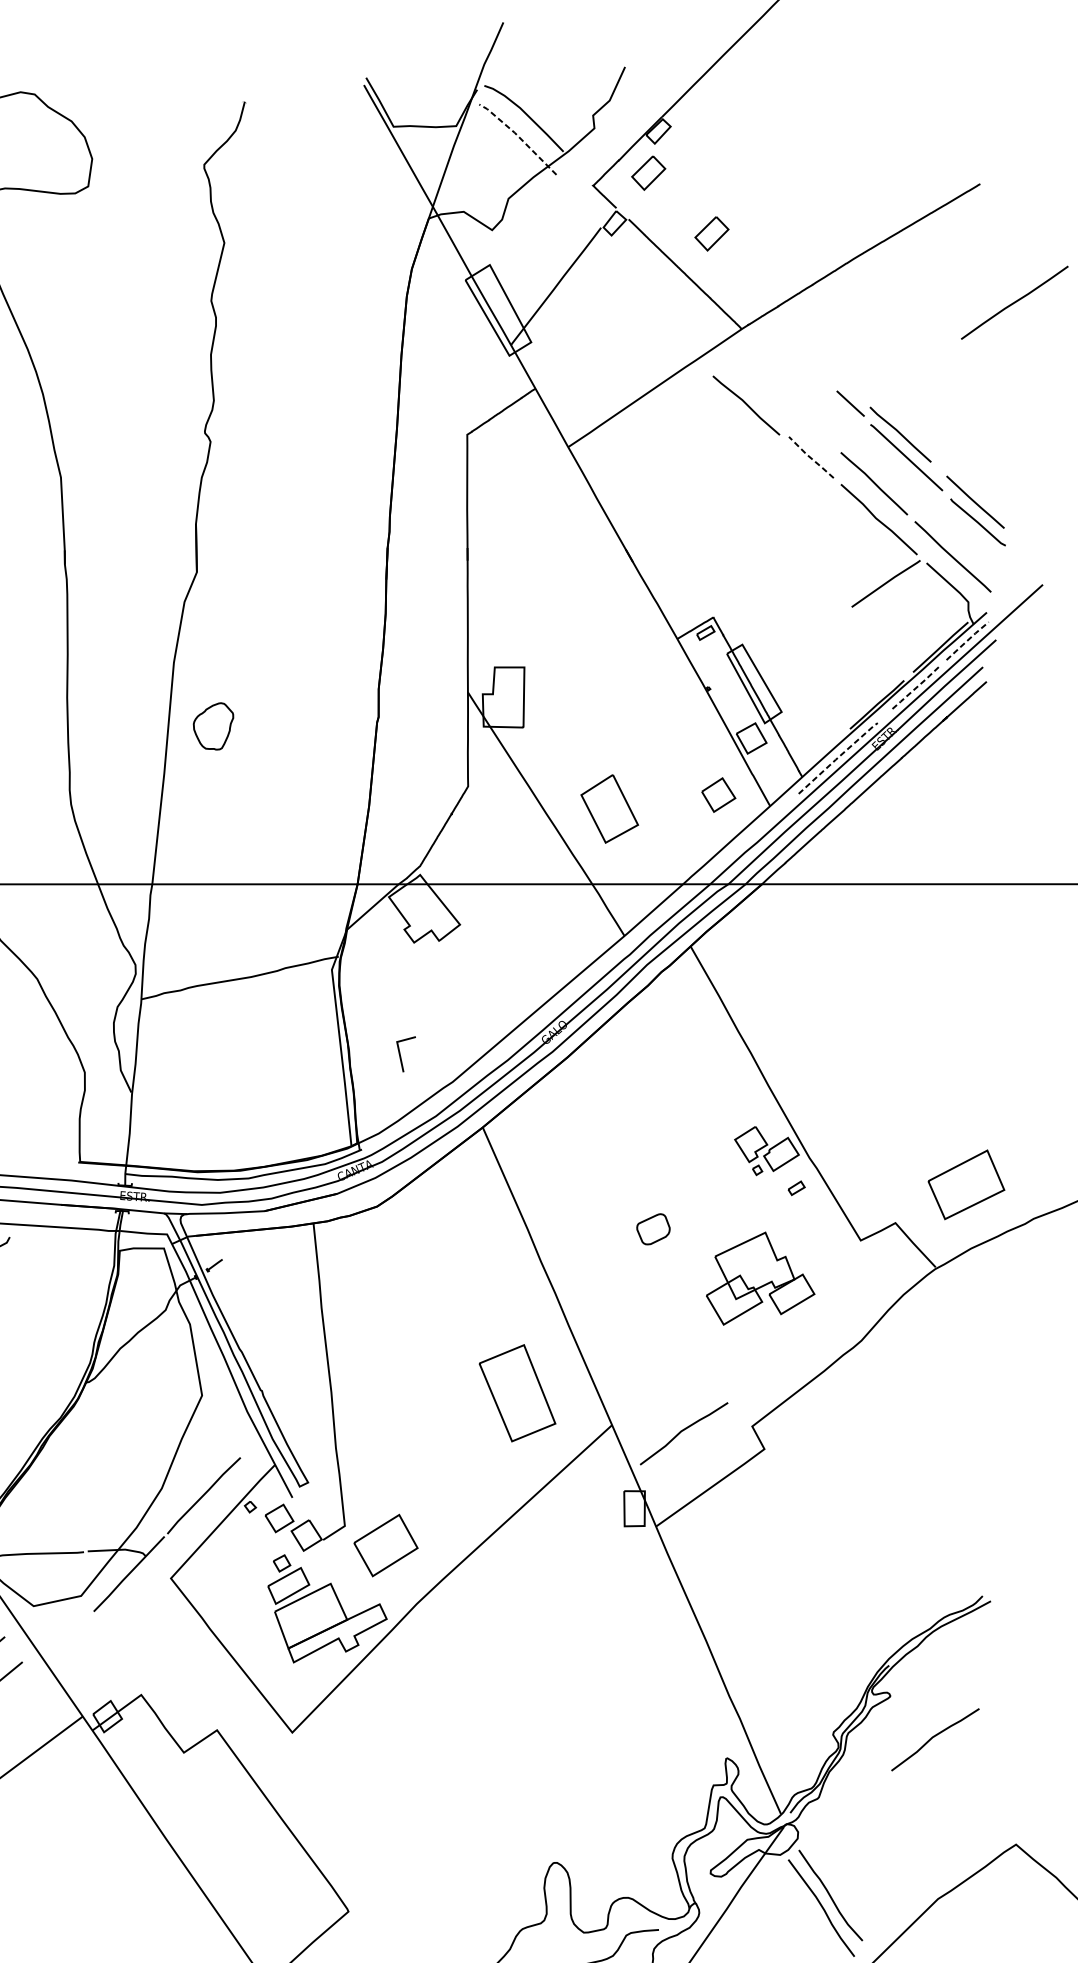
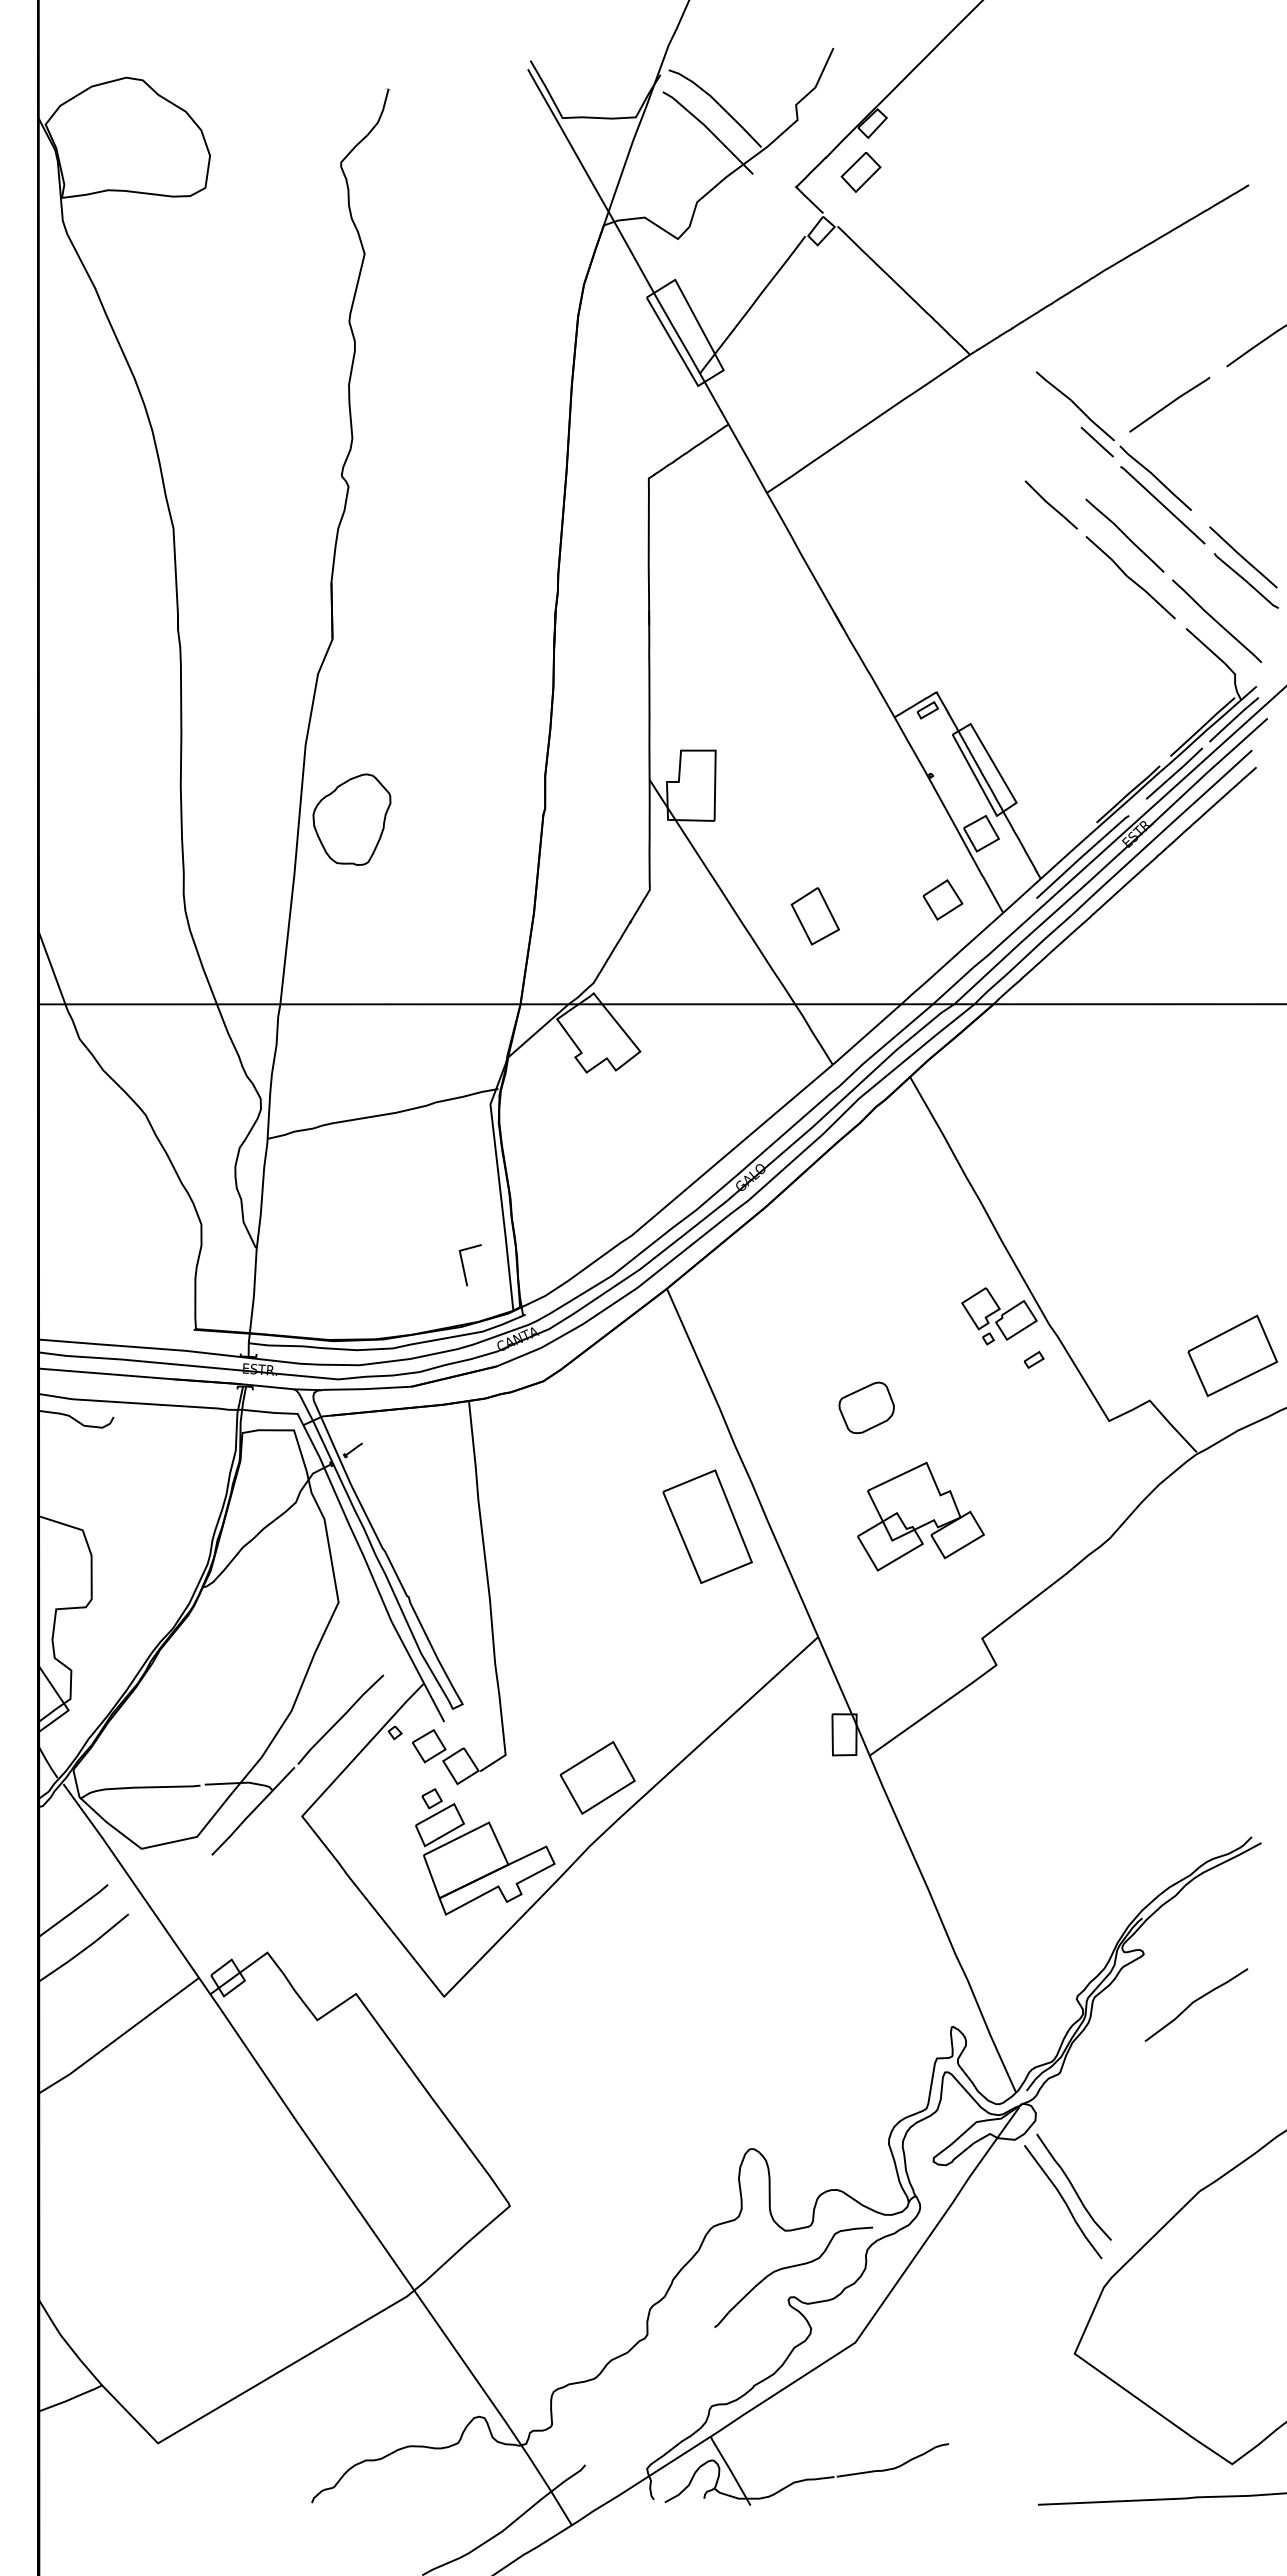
line: (519, 137) -> (709, 130), dashed -> solid
part: (711, 233) -> (934, 243), removed
line: (745, 404) -> (1074, 405), moved
line: (810, 457) -> (1050, 505), dashed -> solid
line: (885, 583) -> (1169, 404), moved
line: (967, 640) -> (1233, 719), dashed -> solid
line: (917, 687) -> (1175, 773), dashed -> solid
part: (213, 726) -> (351, 819), size x1.67
line: (837, 757) -> (1082, 855), dashed -> solid
part: (608, 809) -> (814, 916), size x0.71
line: (401, 1056) -> (464, 1267), moved
part: (653, 1228) -> (866, 1407), size x1.43
part: (760, 1278) -> (920, 1516), moved
part: (517, 1393) -> (707, 1526), moved
curve: (682, 1431) -> (900, 1644), removed
part: (385, 1545) -> (597, 1777), moved

